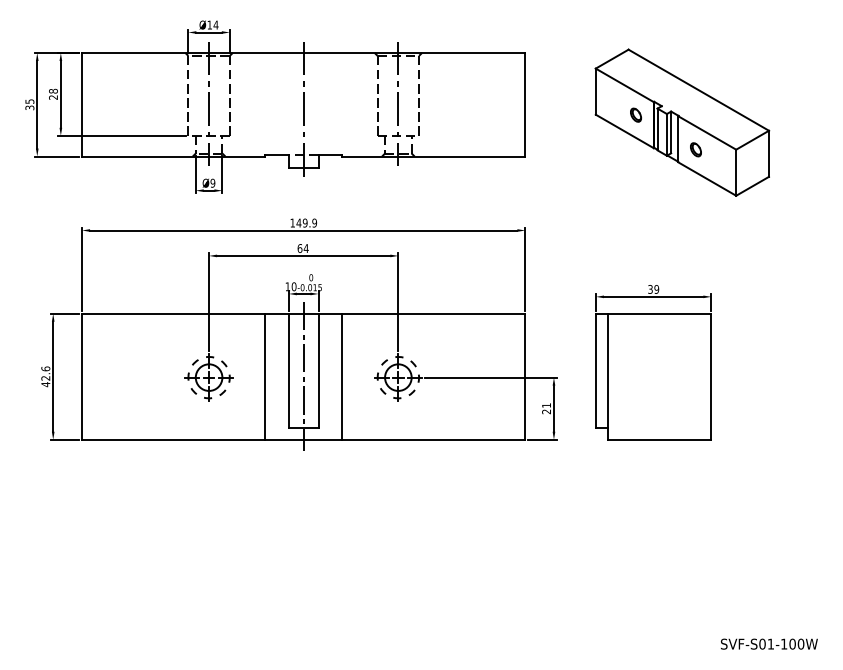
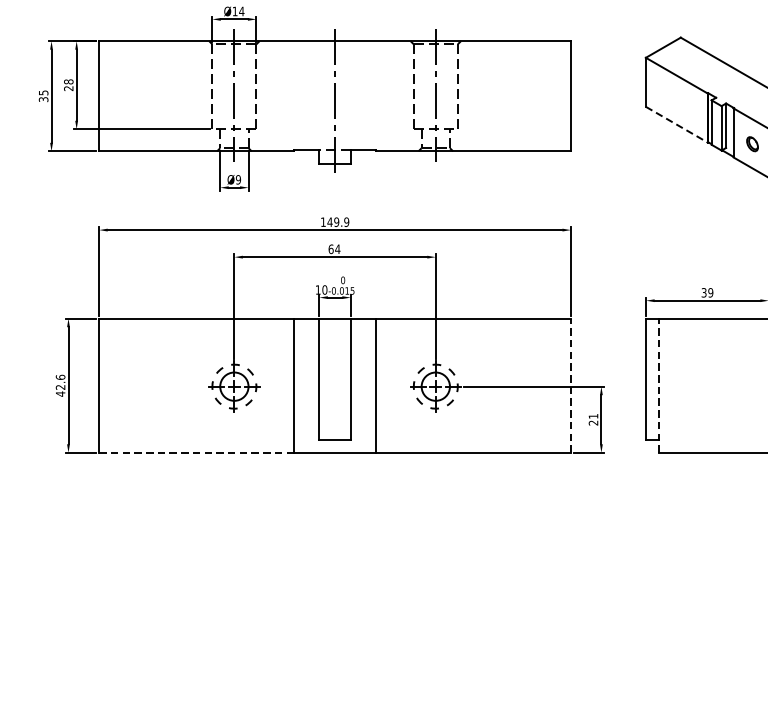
part: (635, 114) -> (688, 106), removed
line: (624, 131) -> (676, 124), solid -> dashed
line: (303, 375) -> (334, 384), removed
line: (525, 376) -> (571, 385), solid -> dashed
line: (607, 376) -> (658, 385), solid -> dashed
line: (173, 439) -> (196, 452), solid -> dashed

